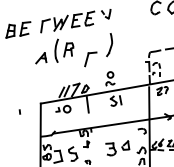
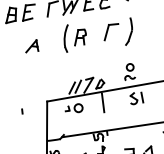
part: (41, 58) -> (32, 46), moved
part: (90, 59) -> (111, 32), moved

